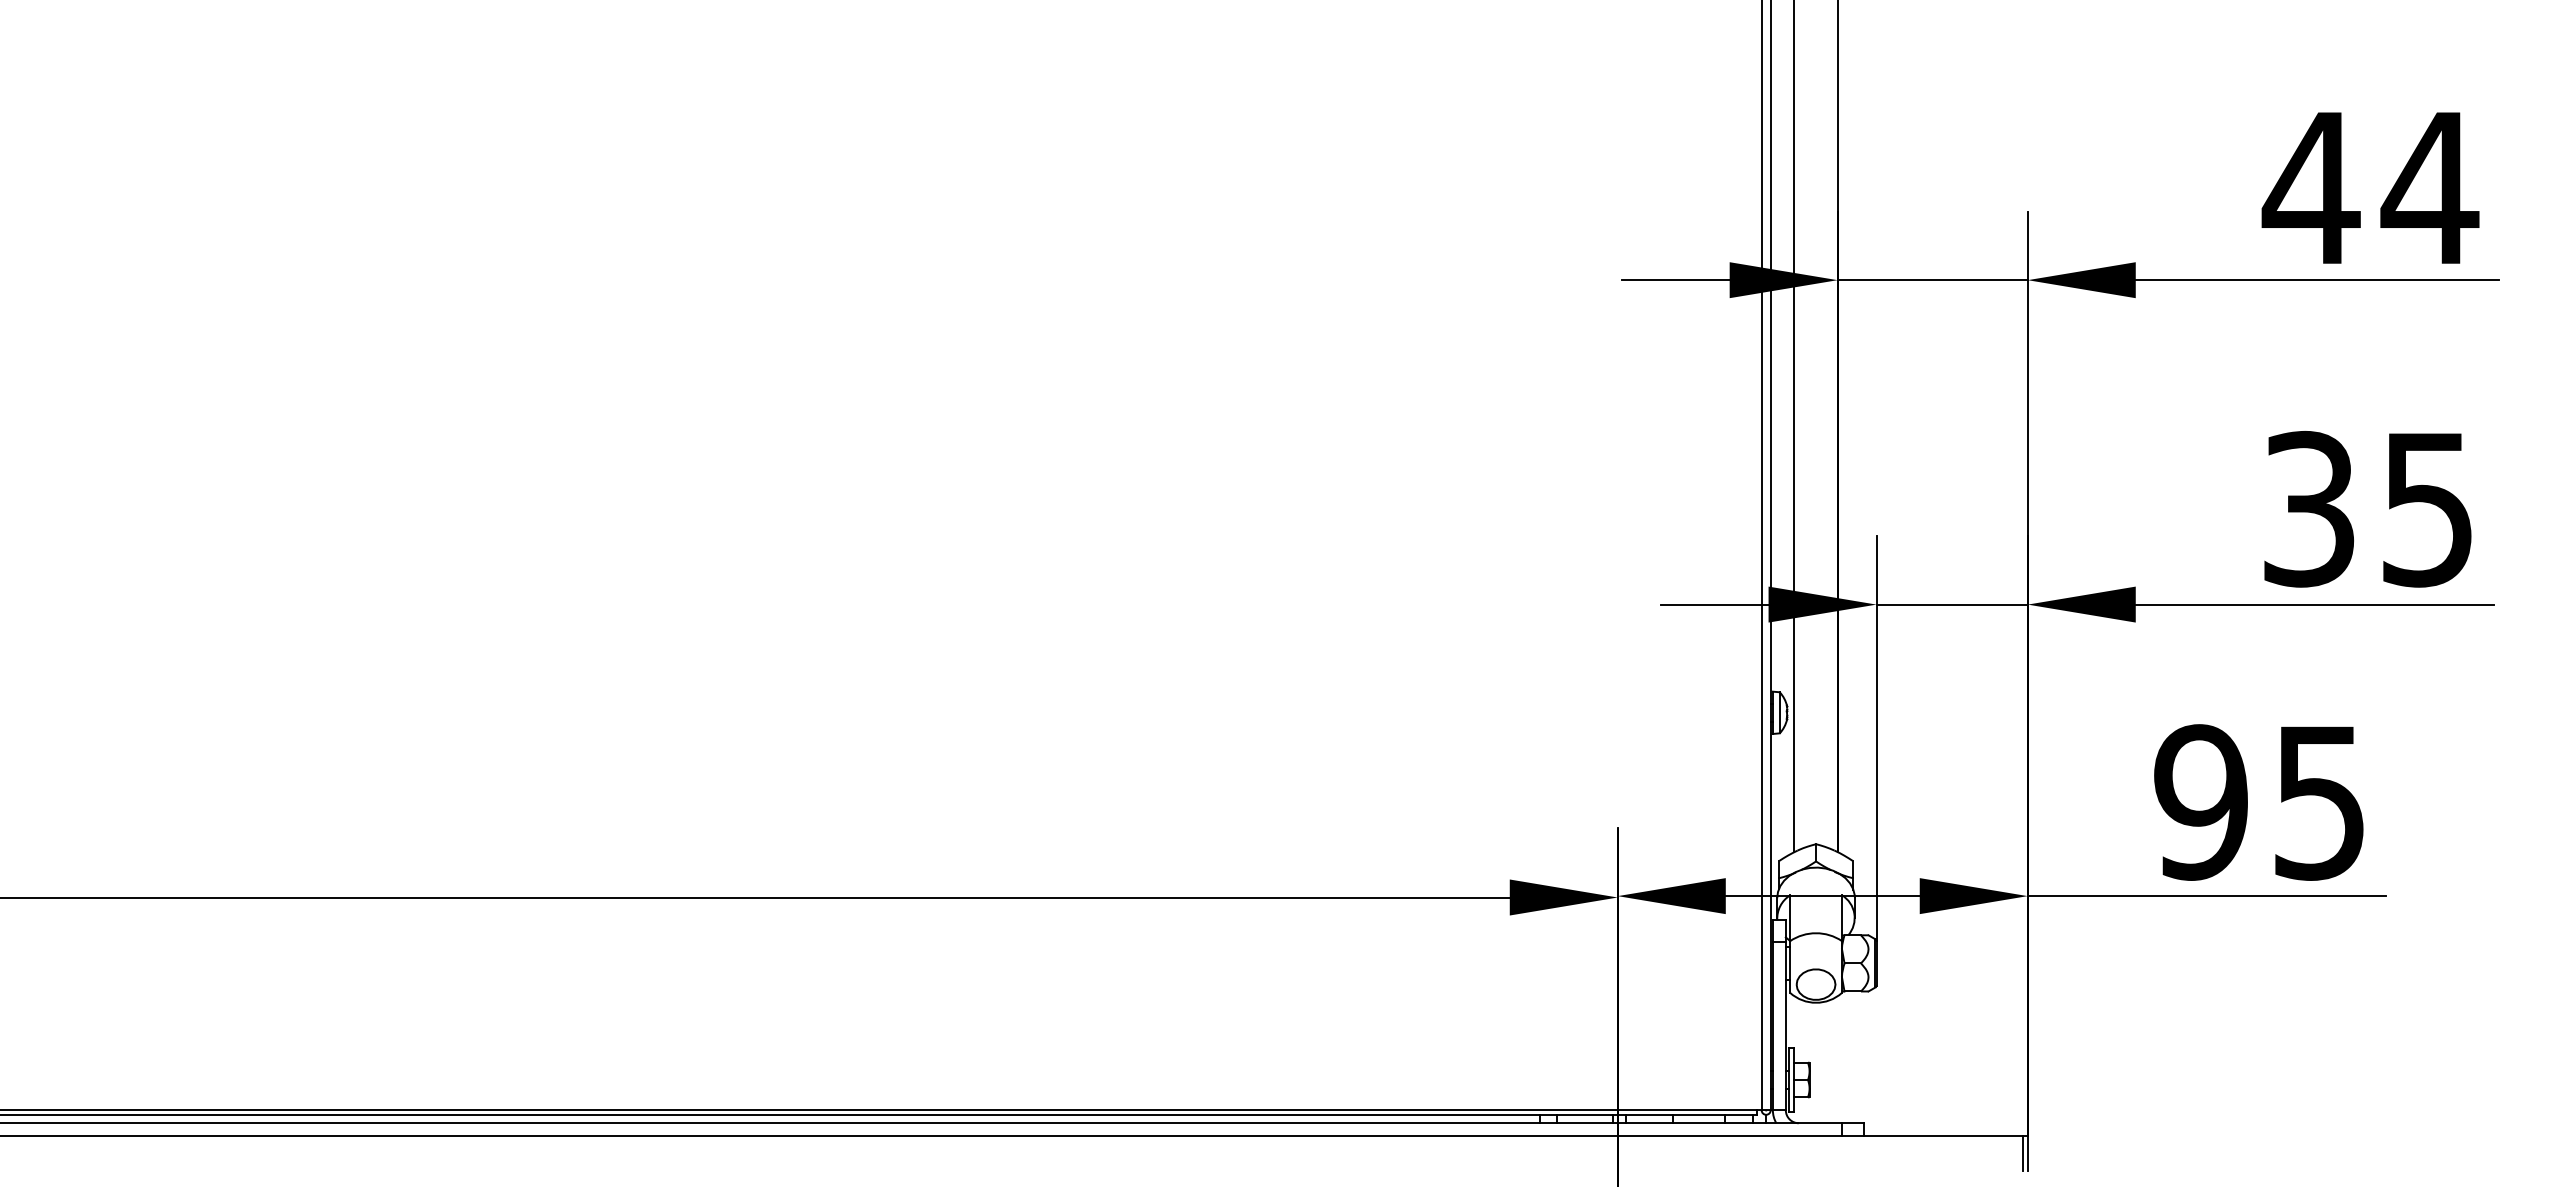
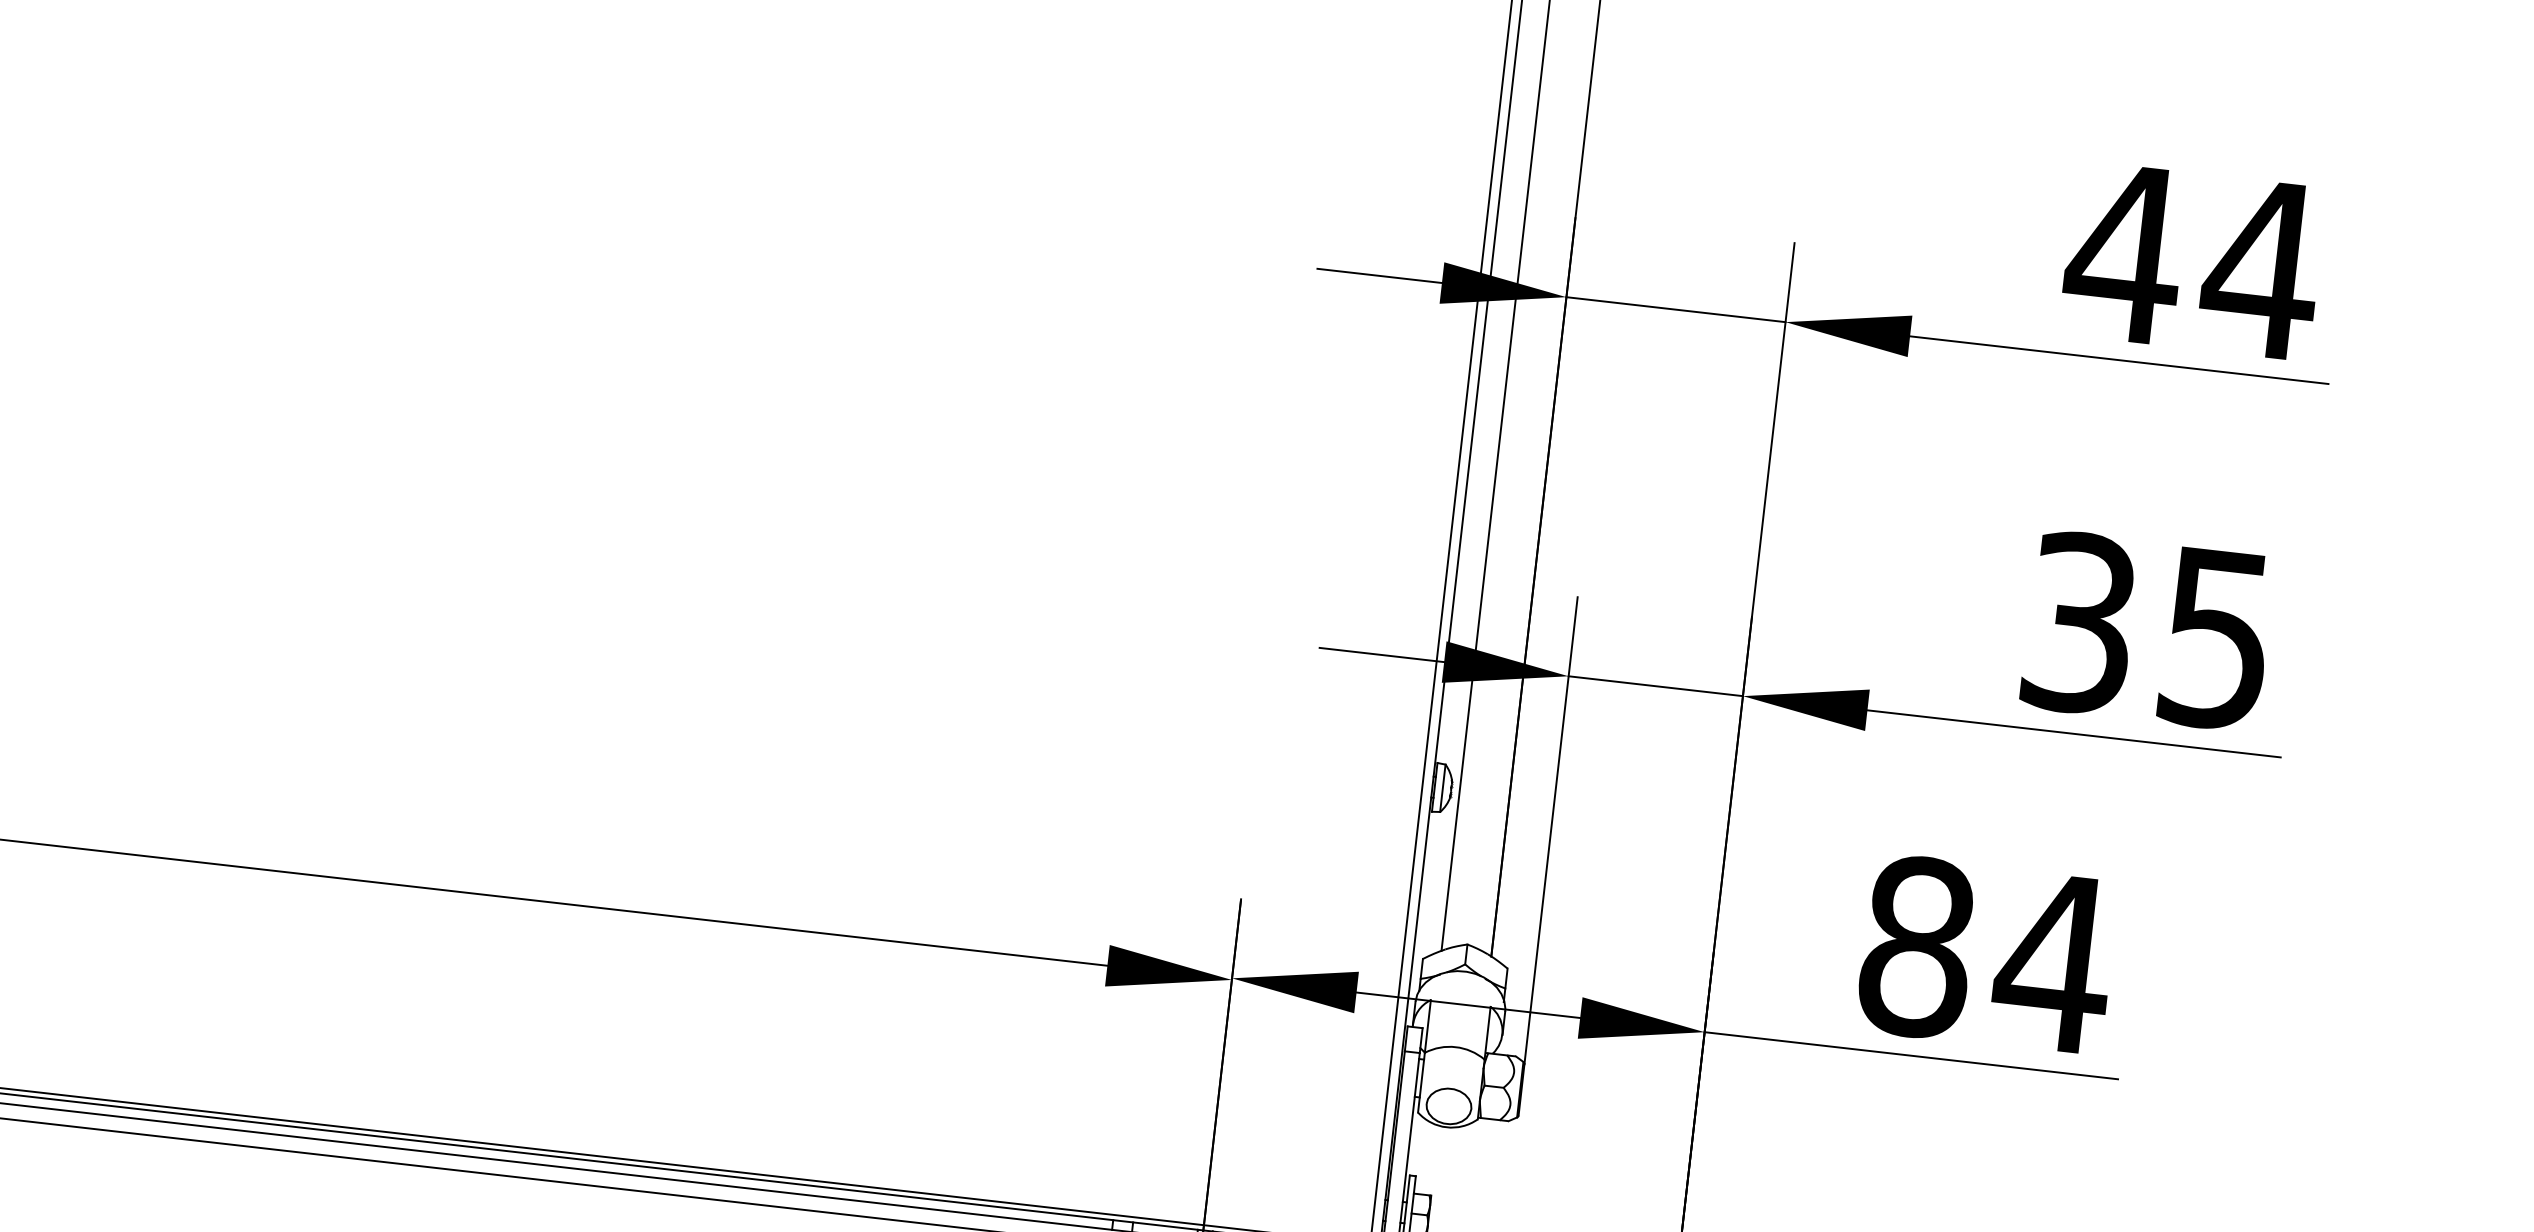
text: (2261, 802) -> (1986, 954), 95 -> 84

